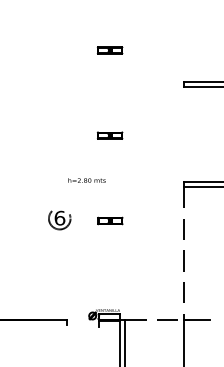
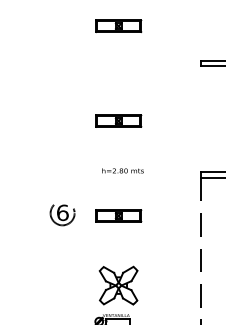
part: (109, 50) -> (117, 26), size x1.67
part: (109, 135) -> (117, 120), size x1.67
text: (86, 180) -> (122, 170), moved
part: (110, 220) -> (119, 215), size x1.67
part: (109, 283) -> (117, 285), added

